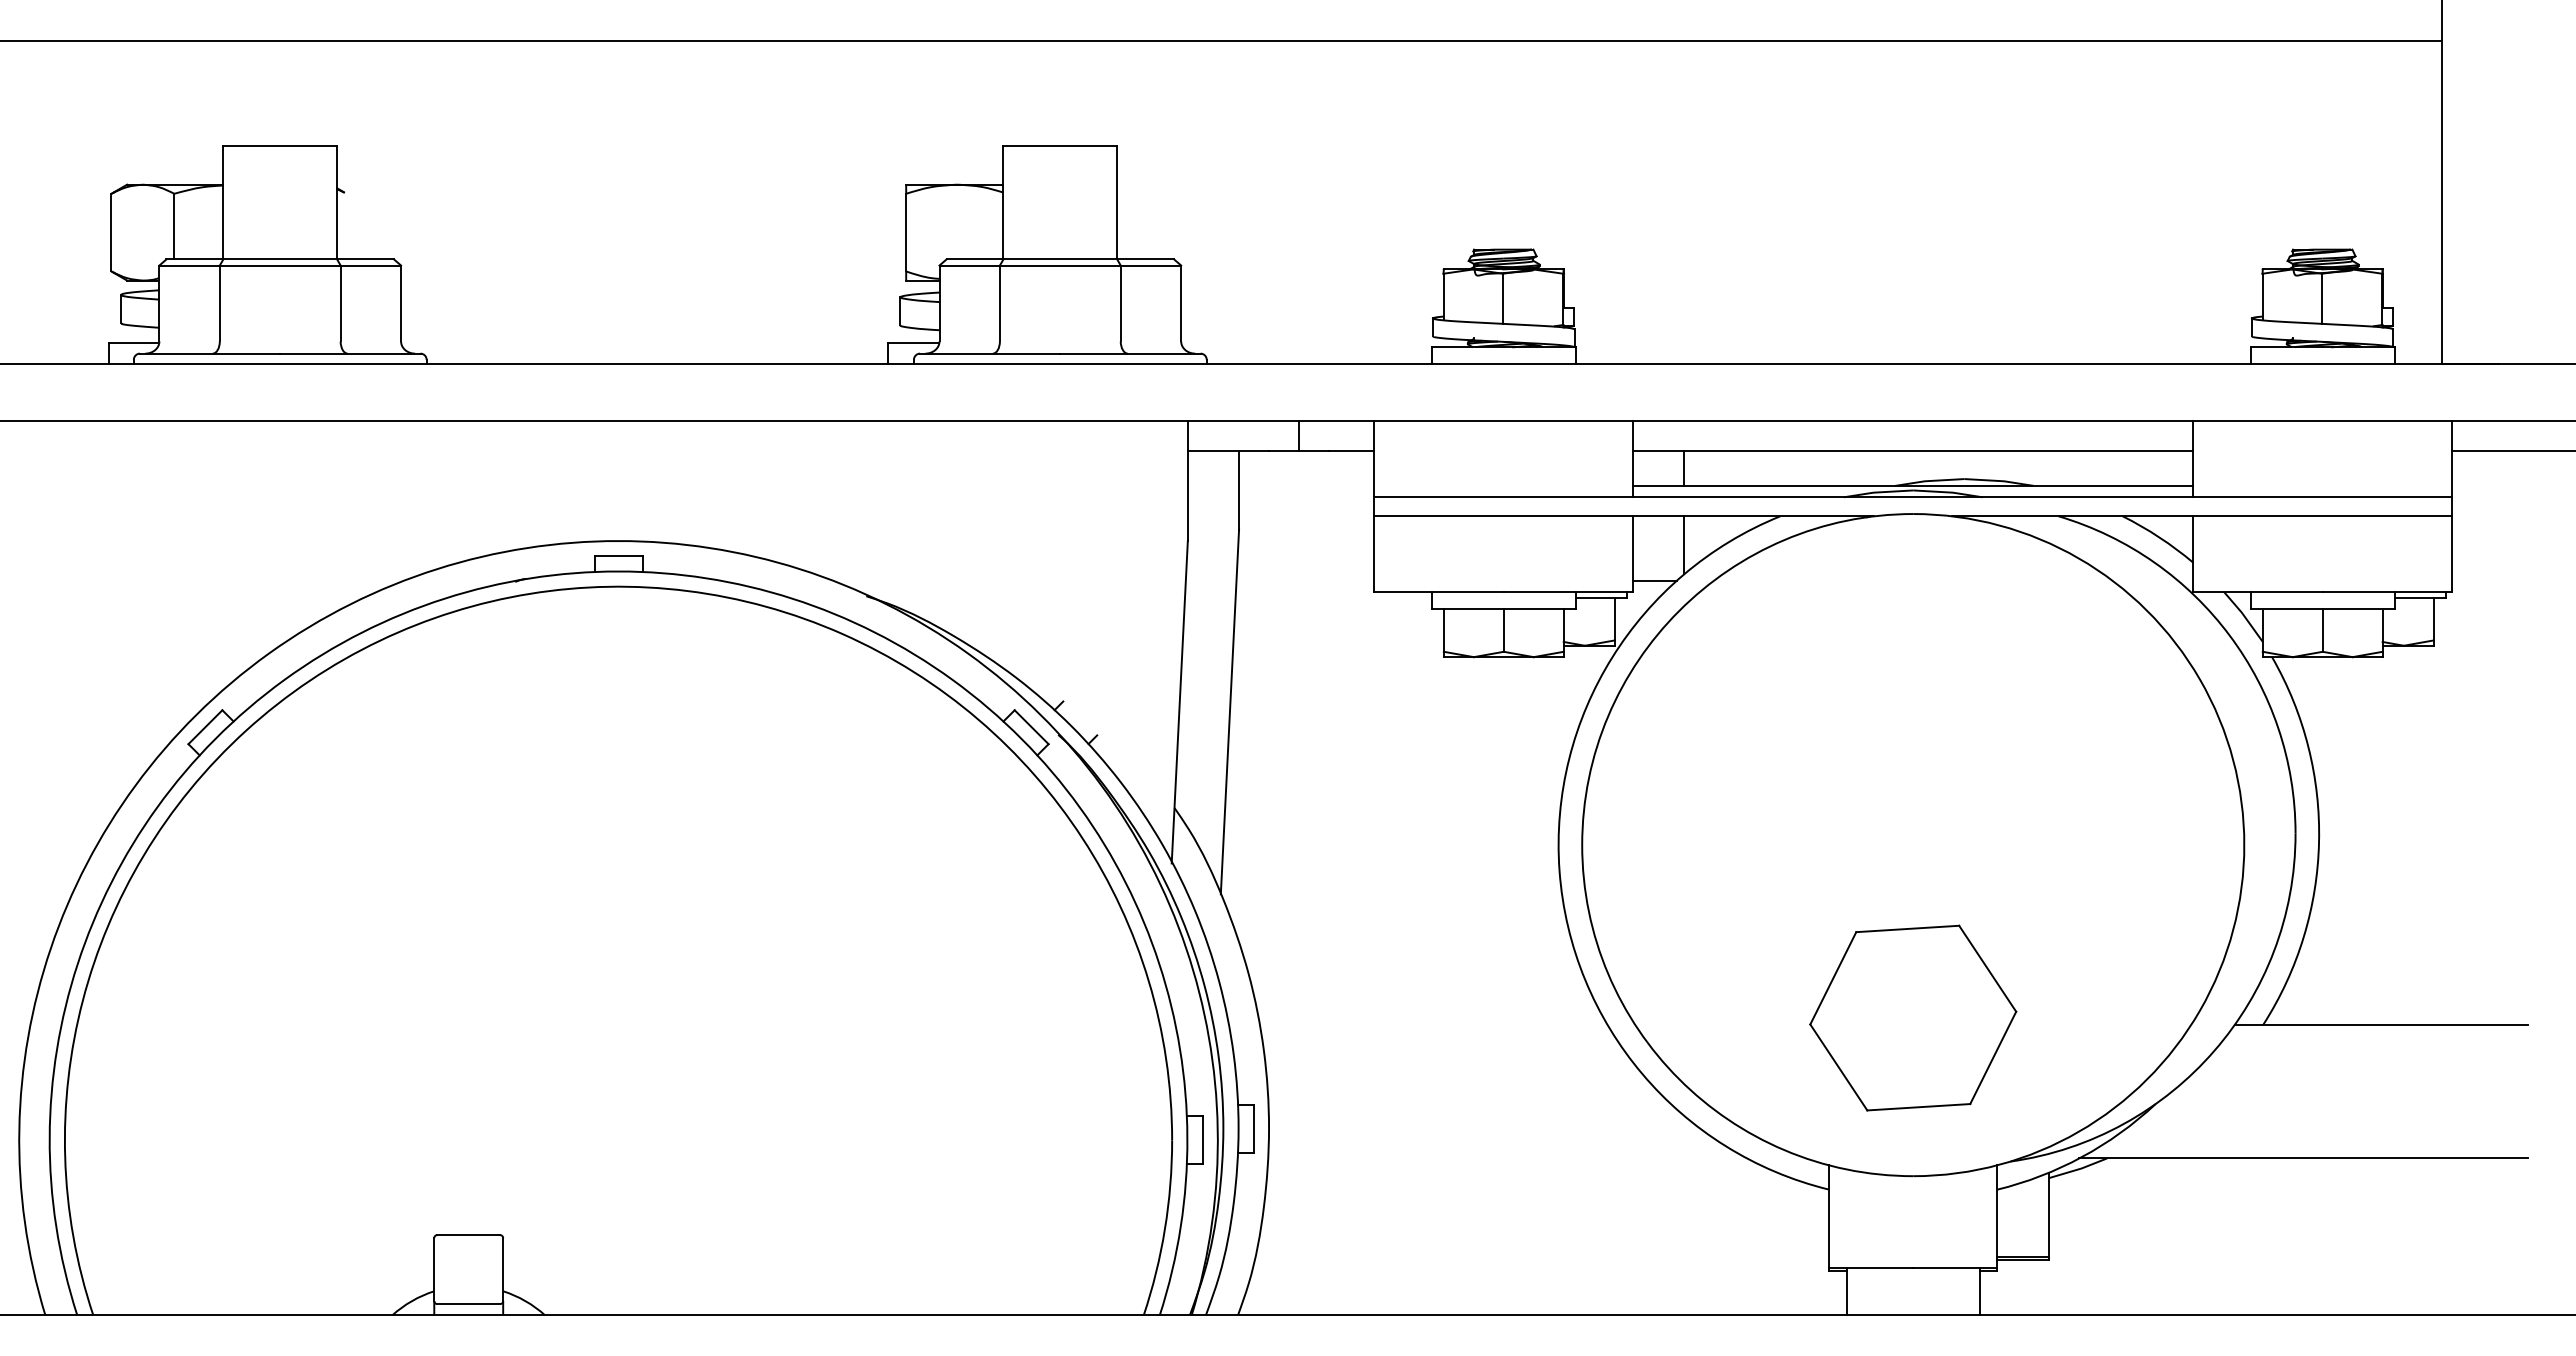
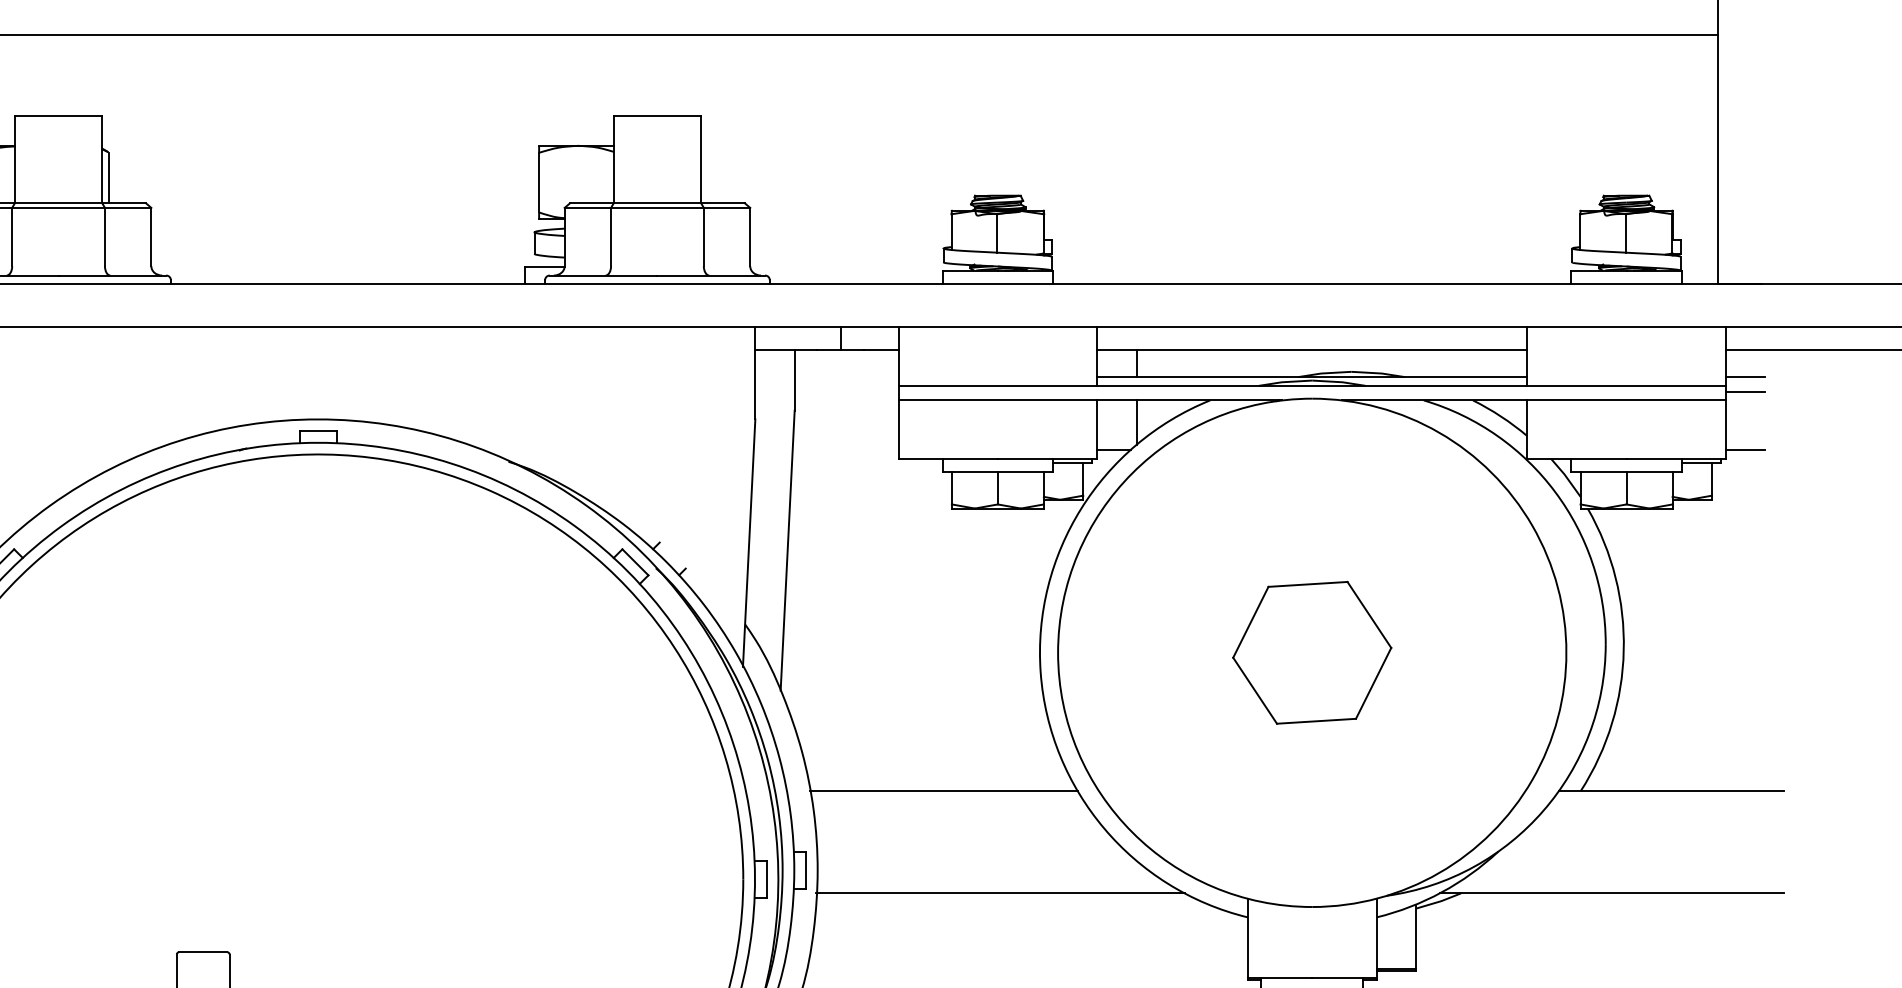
line: (346, 226) -> (109, 177), added
line: (2477, 485) -> (1745, 376), added
line: (2477, 504) -> (1745, 391), added
line: (2477, 581) -> (1745, 450), added
part: (1913, 1017) -> (1312, 652), moved
line: (1432, 1025) -> (943, 791), added
line: (1507, 1158) -> (1000, 893), added

